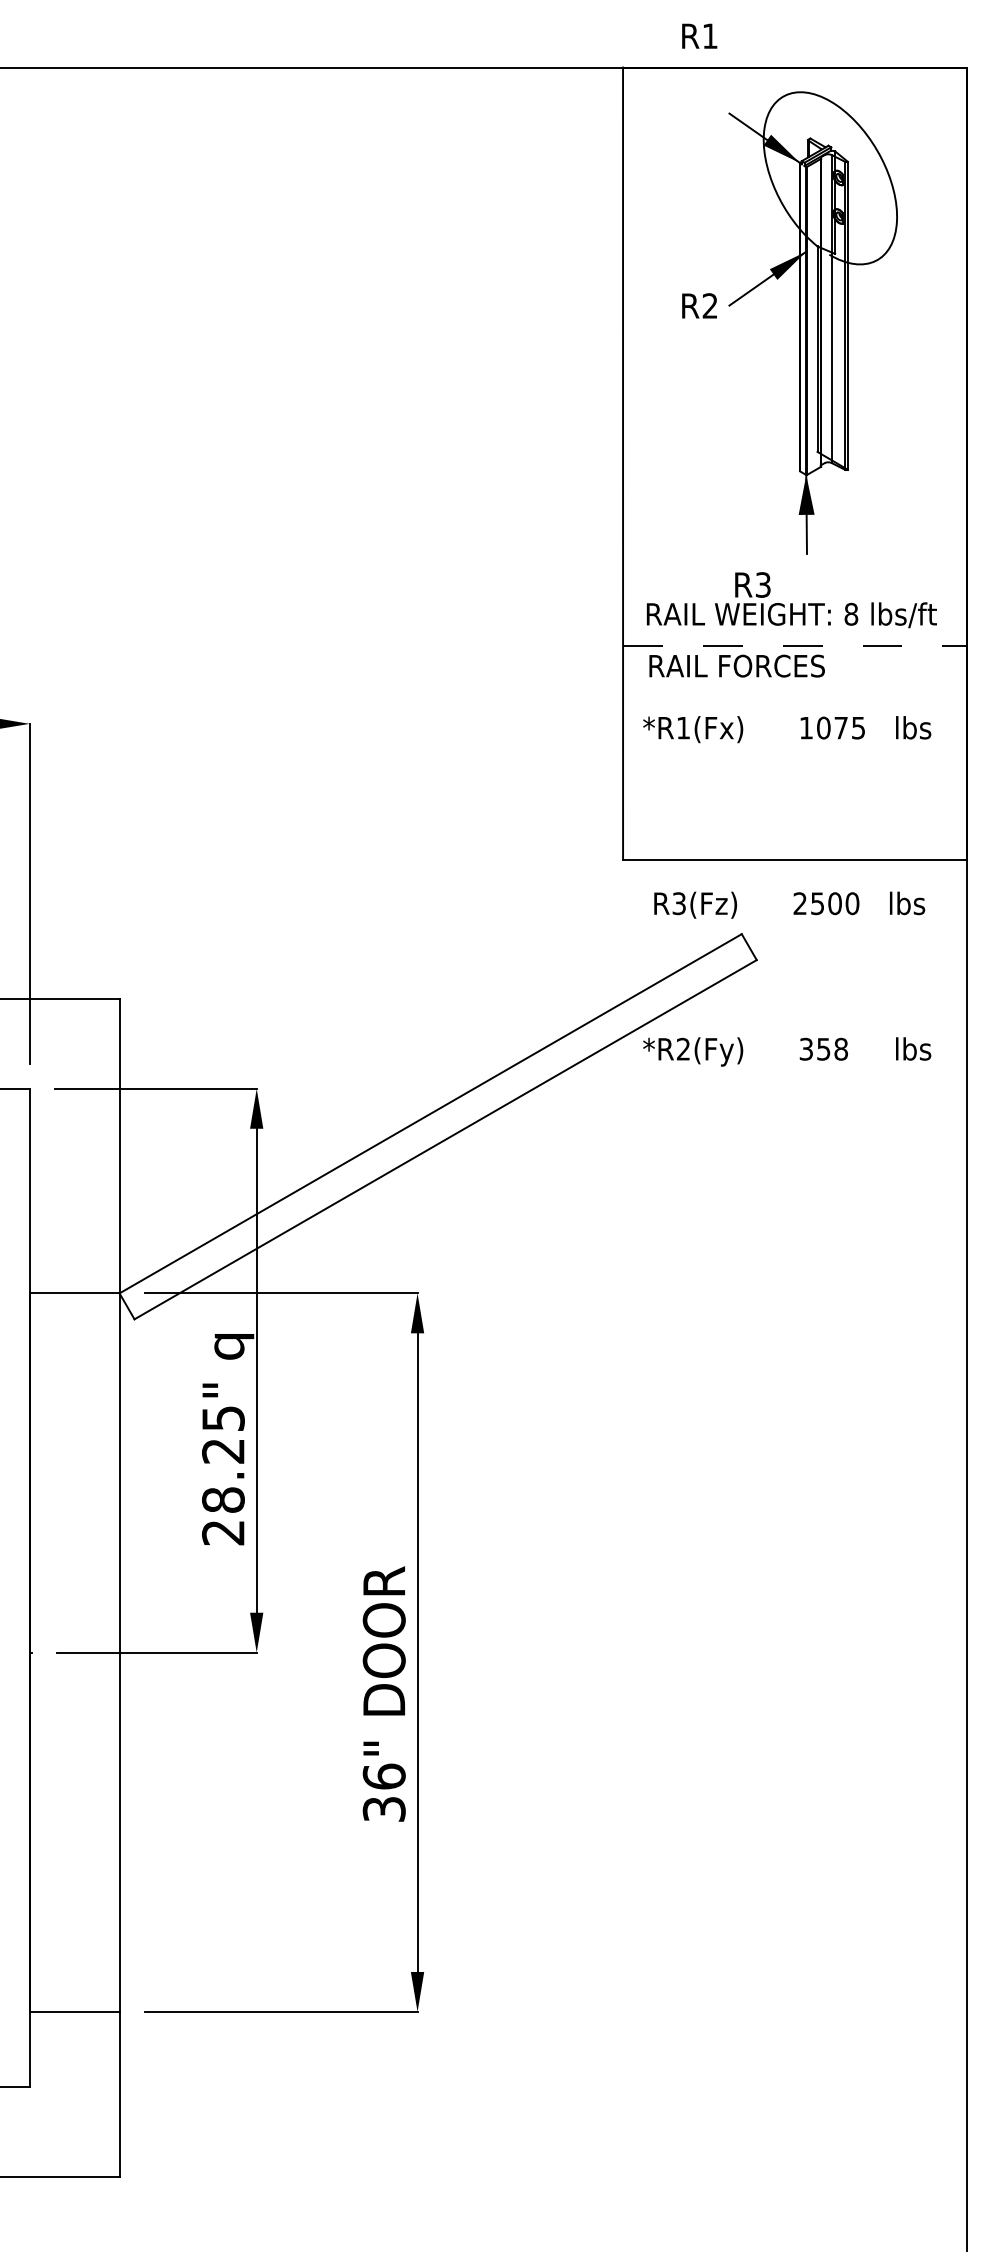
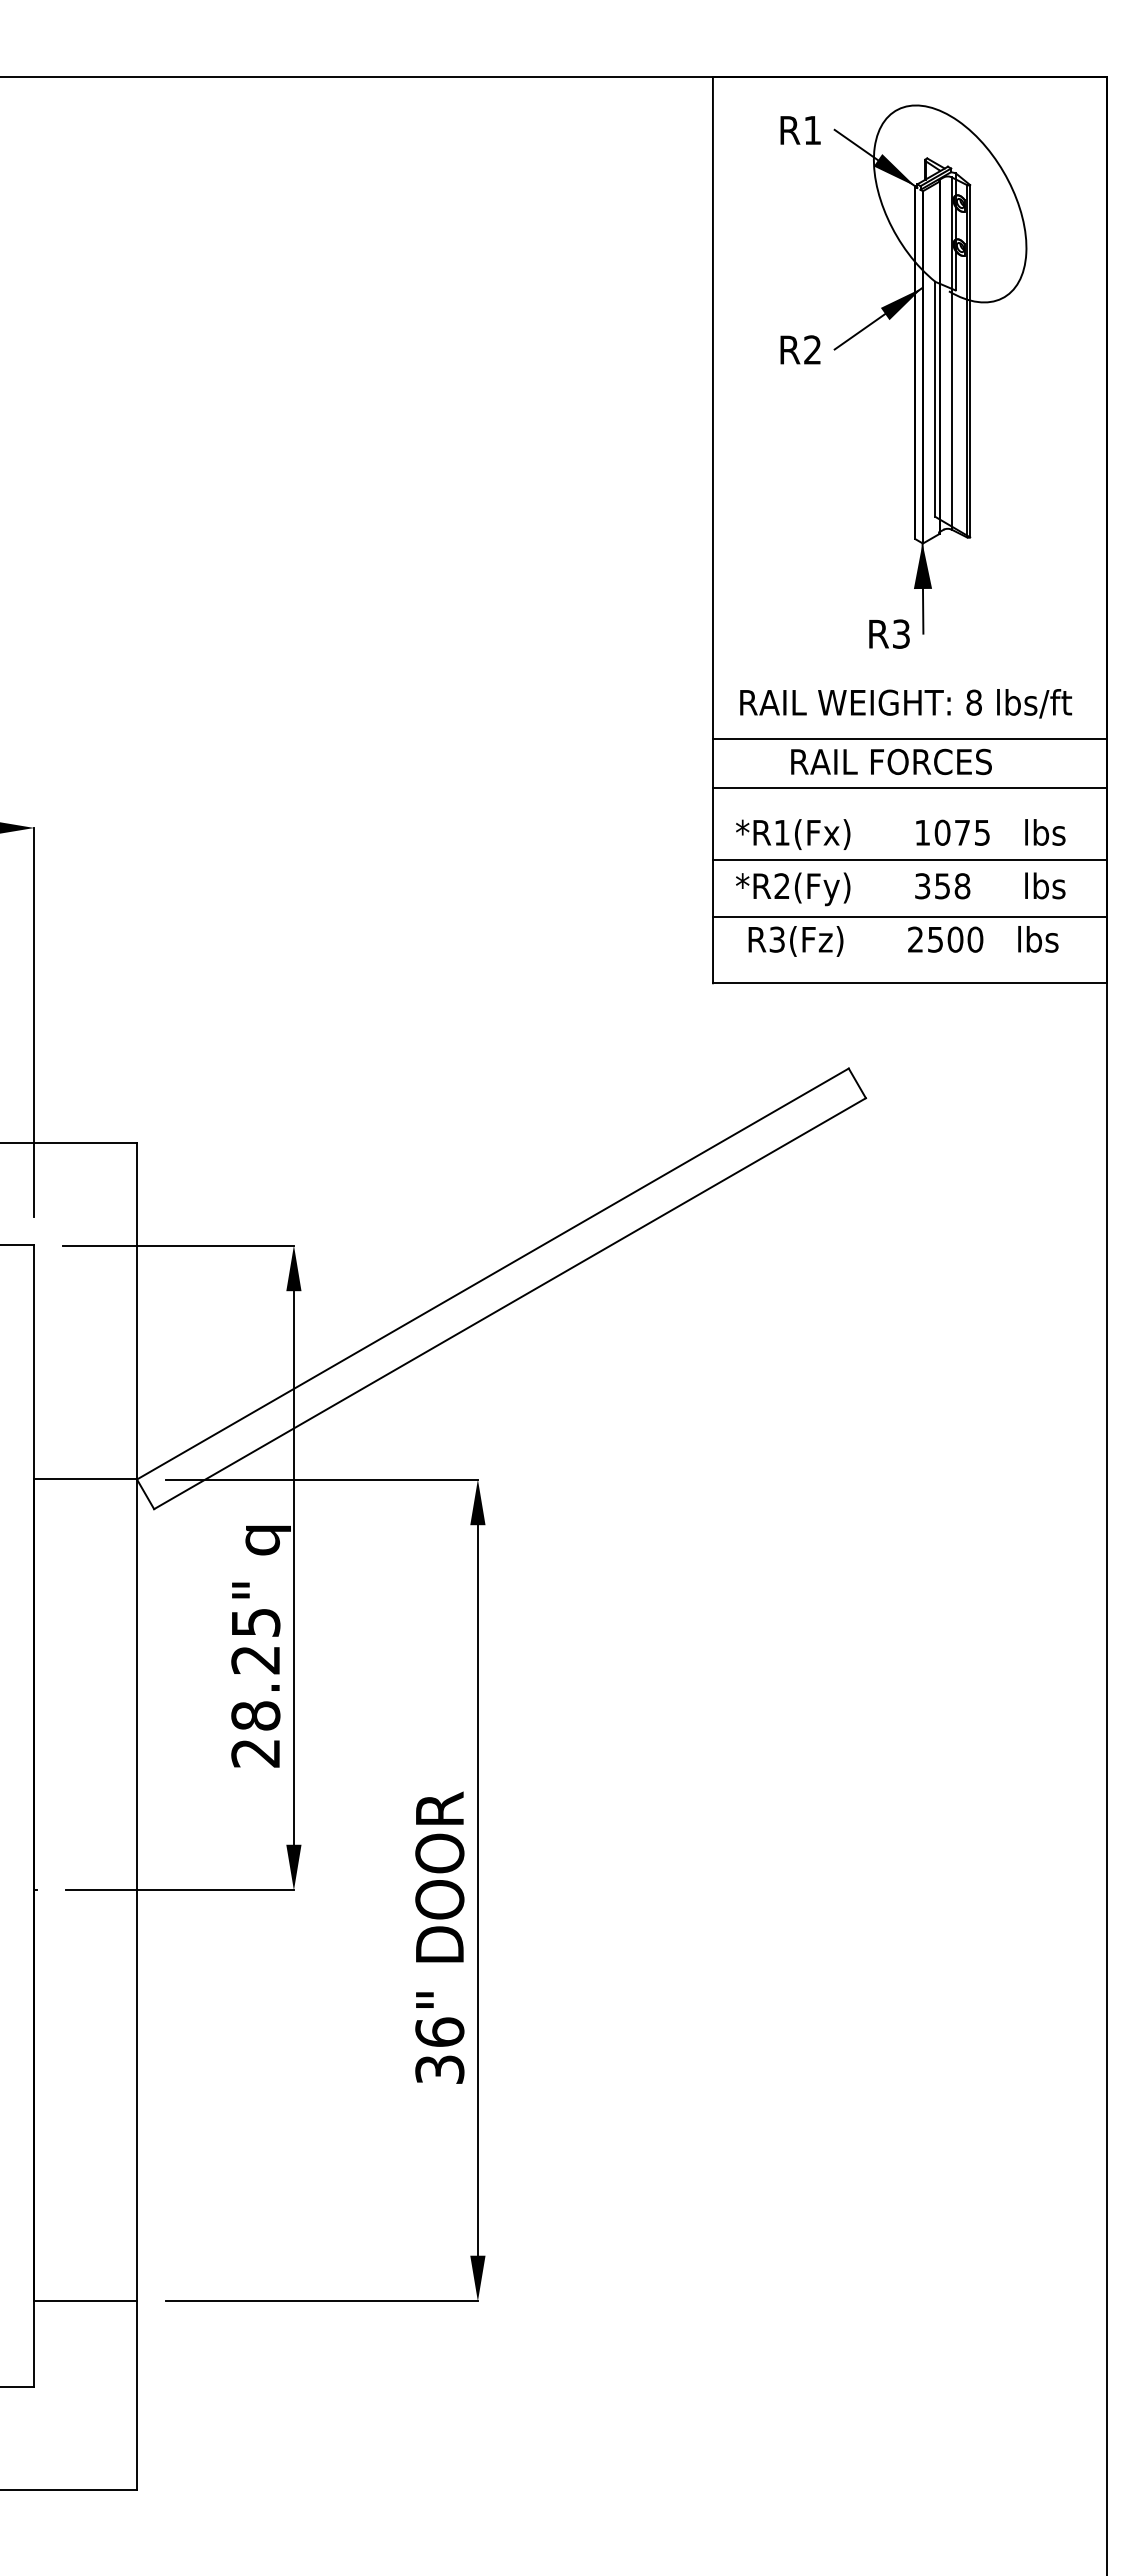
text: (699, 36) -> (800, 130), moved
text: (752, 584) -> (889, 633), moved
line: (794, 645) -> (909, 738), dashed -> solid
text: (737, 665) -> (891, 761), moved
line: (794, 689) -> (909, 788), added
line: (794, 752) -> (909, 860), added
line: (794, 801) -> (909, 916), added
text: (789, 905) -> (903, 941), moved
text: (786, 1052) -> (900, 889), moved

